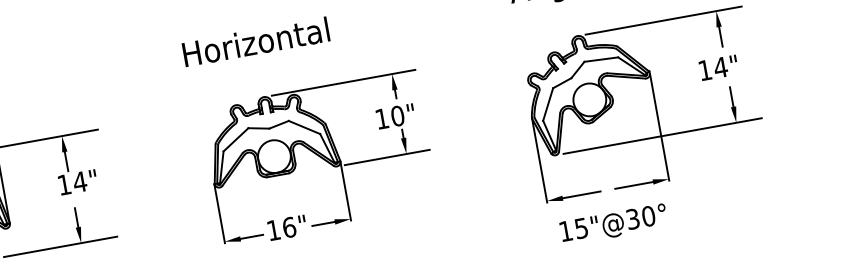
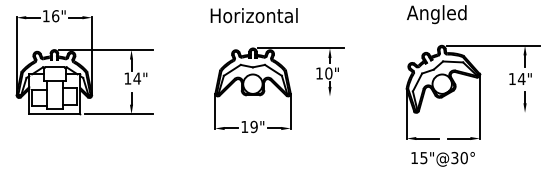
line: (662, 135) -> (480, 112), removed
line: (385, 157) -> (317, 96), removed
text: (288, 226) -> (253, 126), 16" -> 19"

